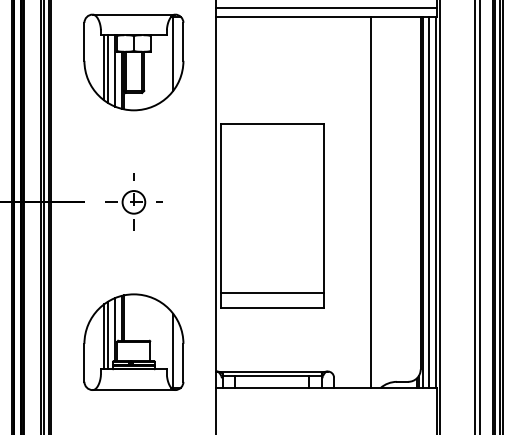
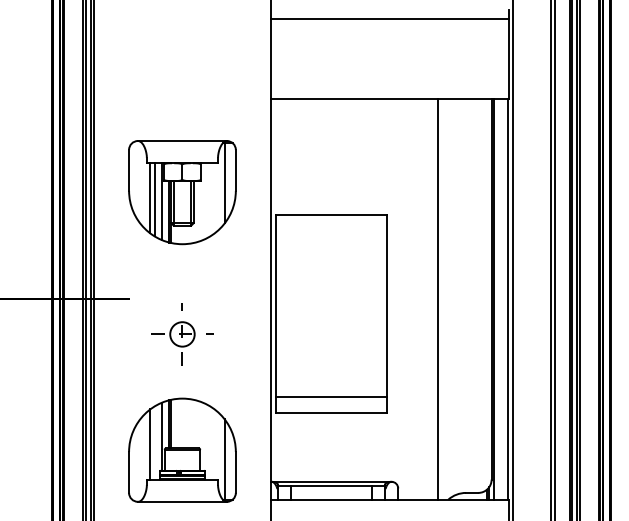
line: (326, 8) -> (390, 90), removed
part: (133, 62) -> (182, 192), moved
part: (133, 202) -> (182, 334), moved
line: (428, 202) -> (500, 299), removed
line: (108, 335) -> (154, 442), removed

